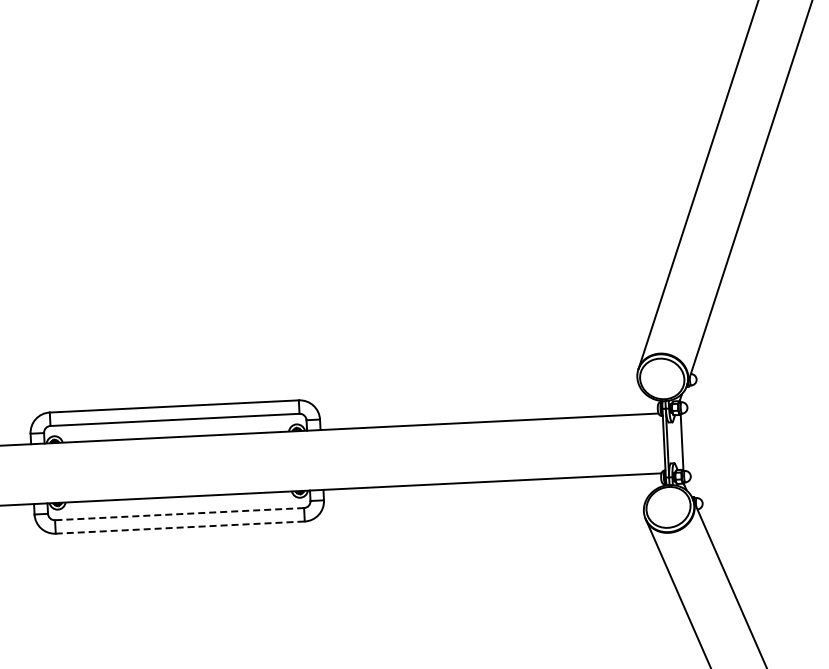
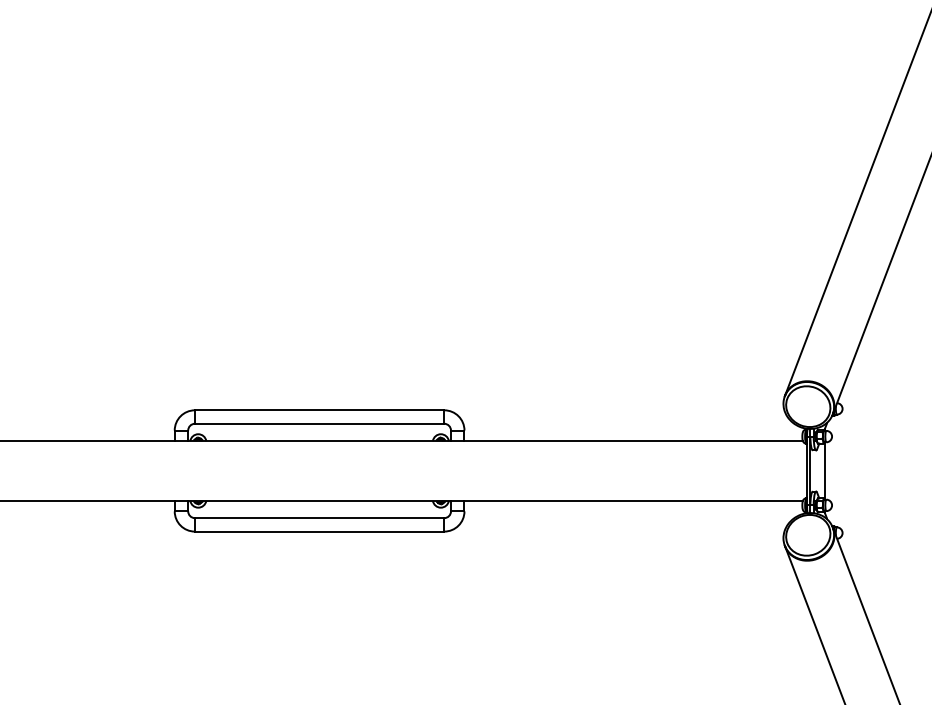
line: (179, 514) -> (319, 518), dashed -> solid
line: (180, 527) -> (319, 531), dashed -> solid

